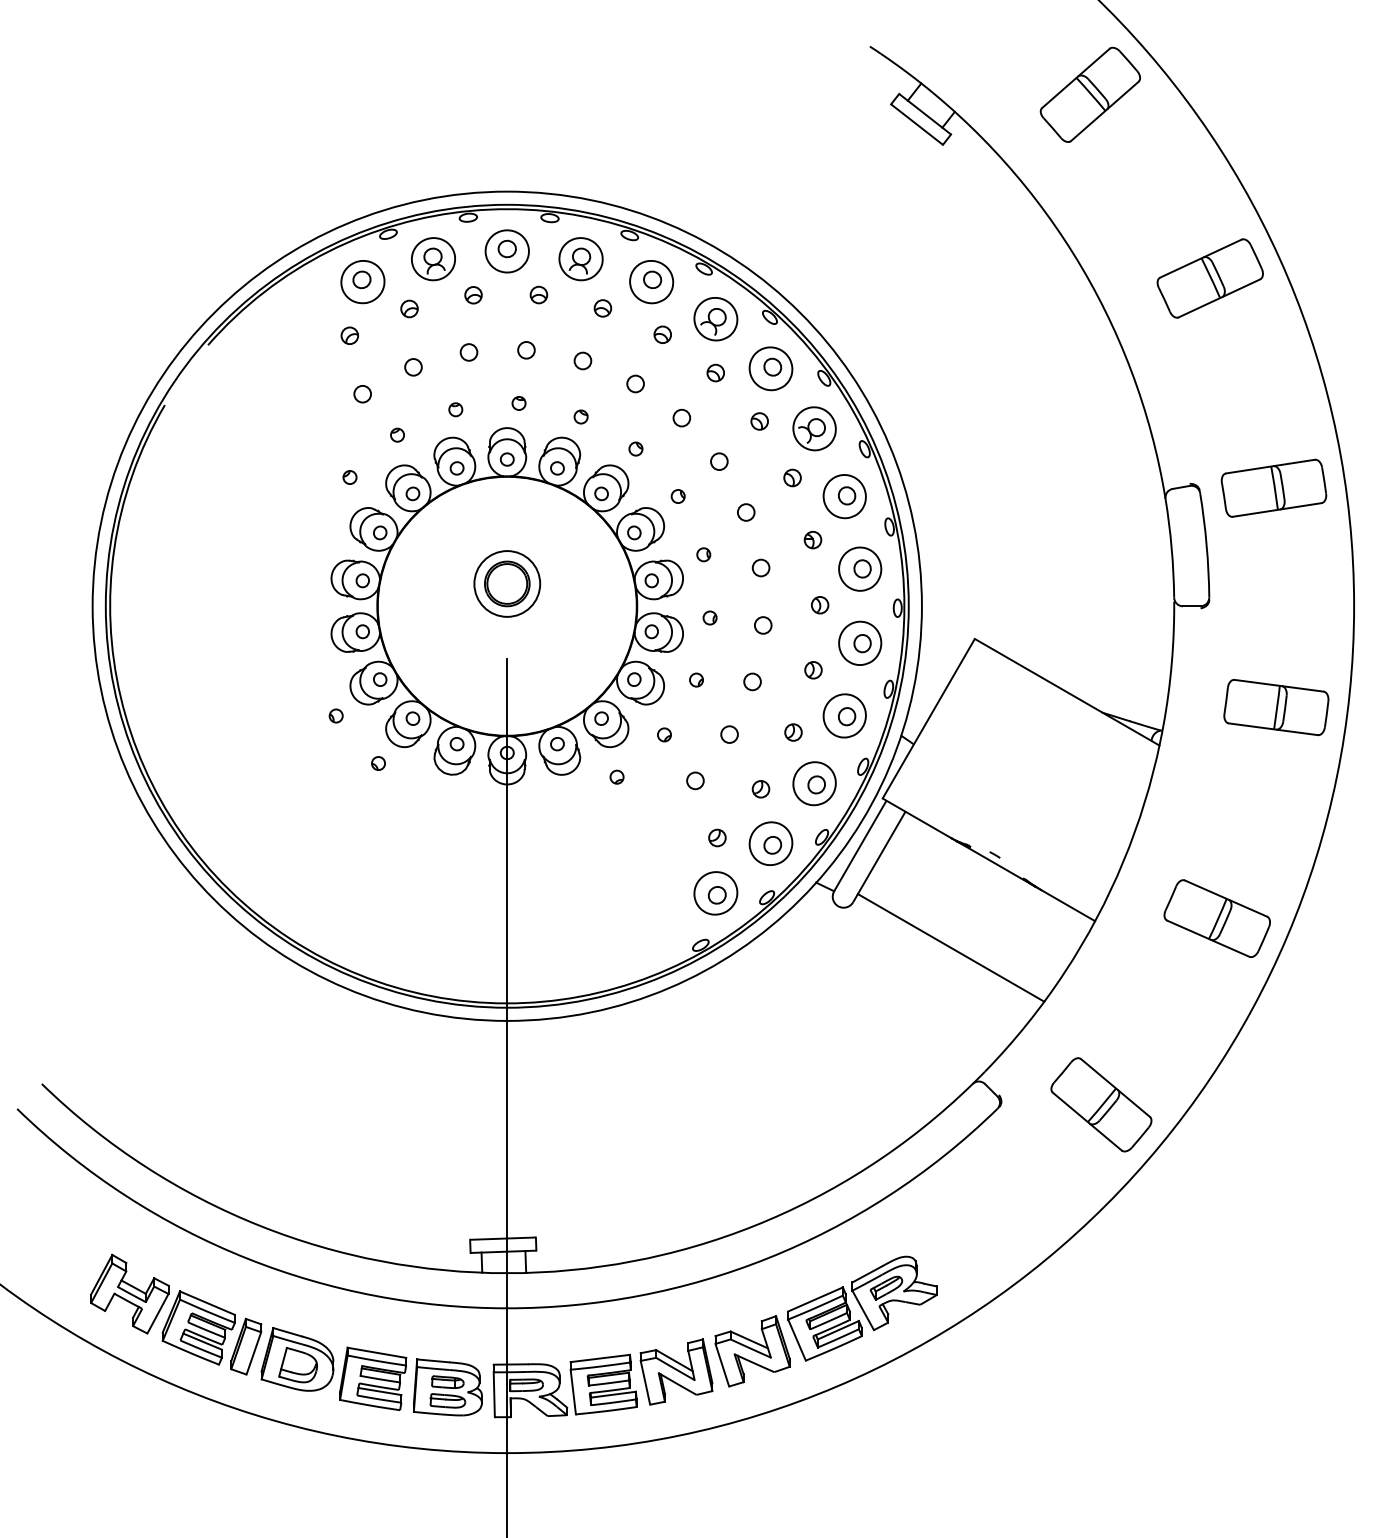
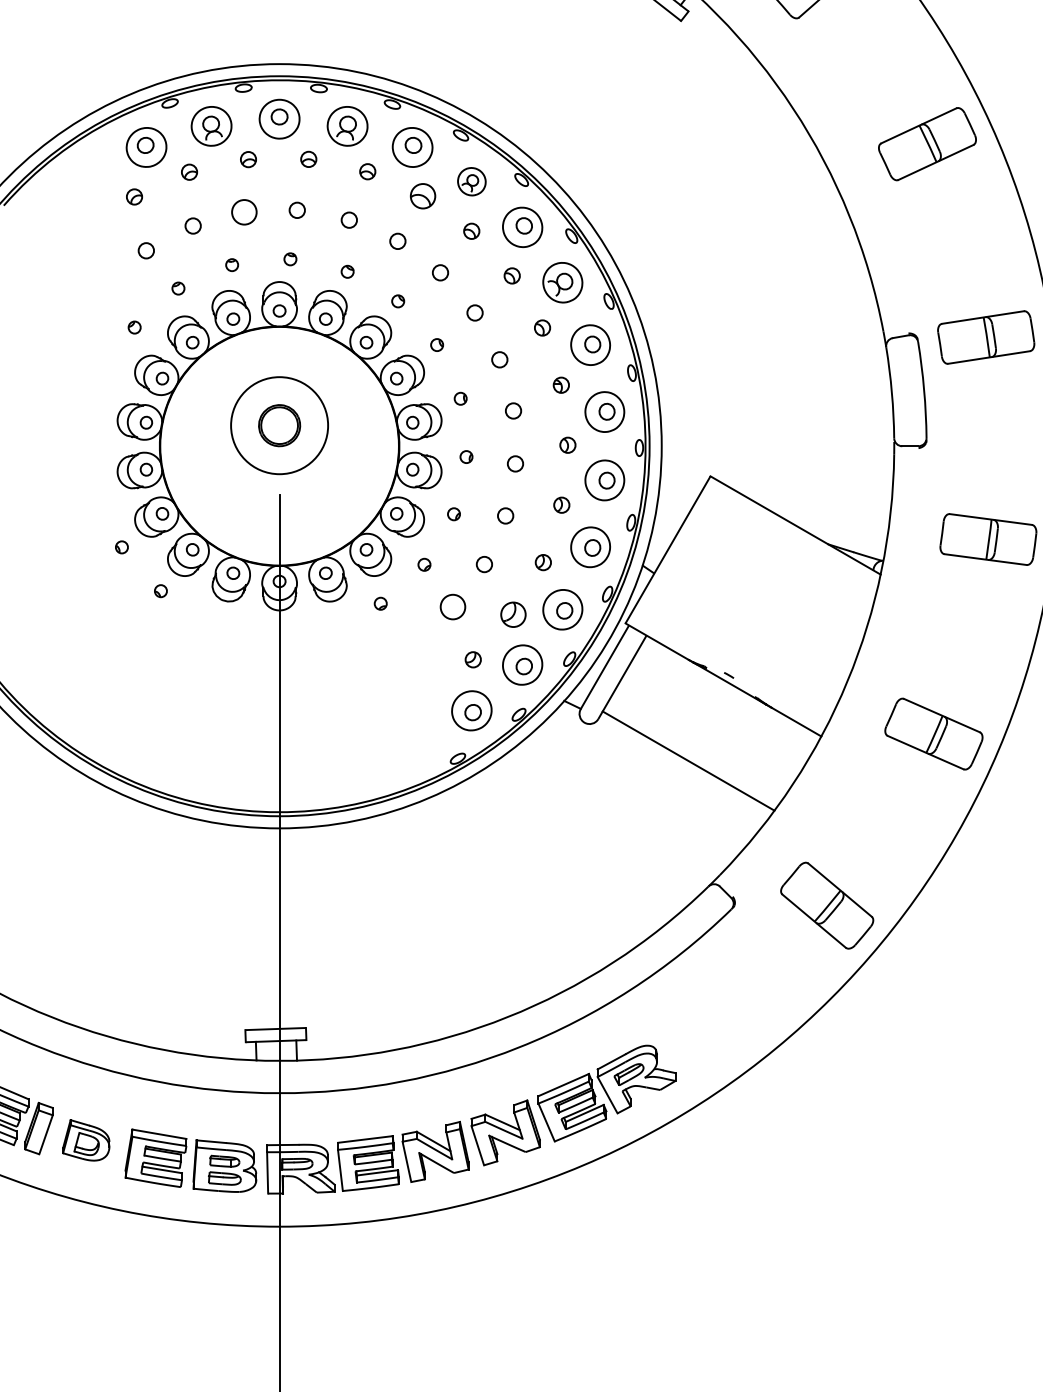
part: (715, 319) -> (471, 181), size x0.7
part: (662, 334) -> (422, 195), size x1.6
circle: (468, 352) -> (243, 212), size x1.6
circle: (507, 583) -> (279, 425), size x1.6
circle: (695, 780) -> (453, 606), size x1.6
part: (760, 789) -> (512, 615), size x1.6
part: (297, 1359) -> (86, 1140), size x0.7

